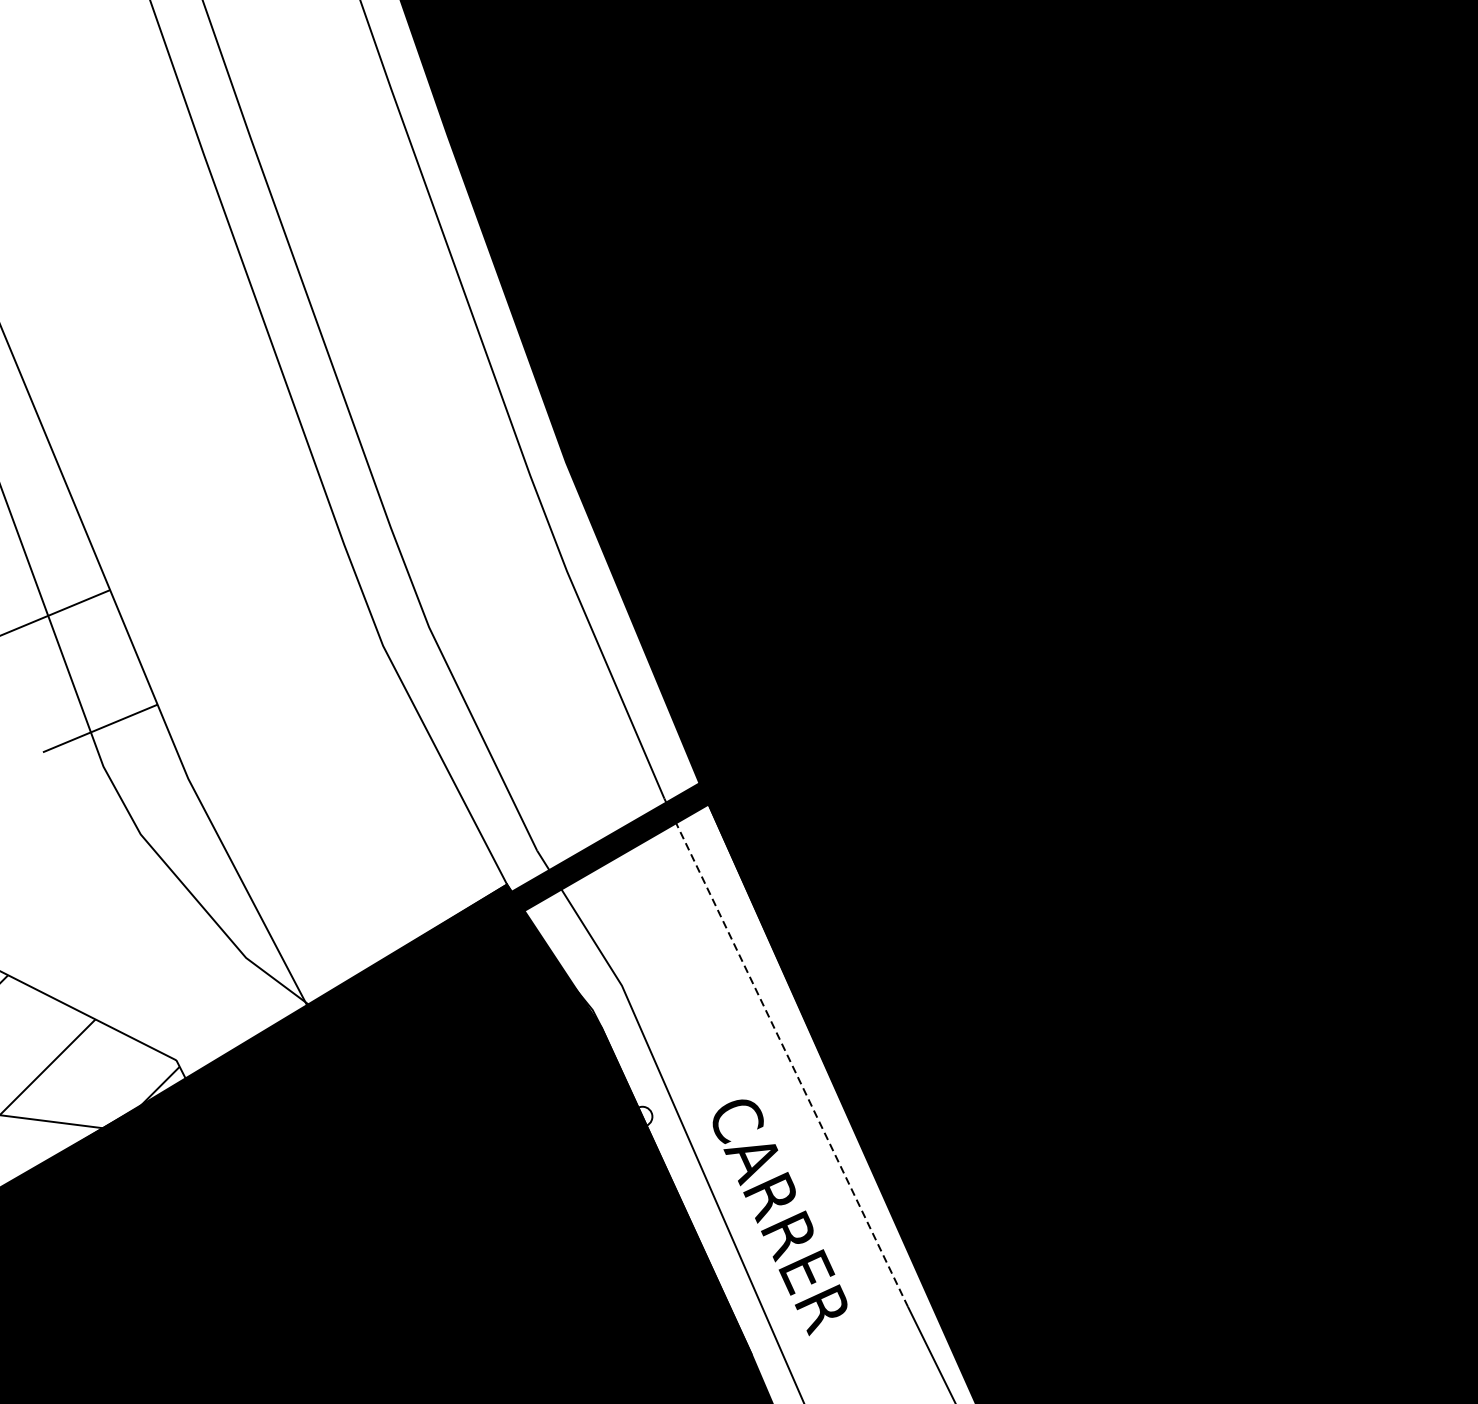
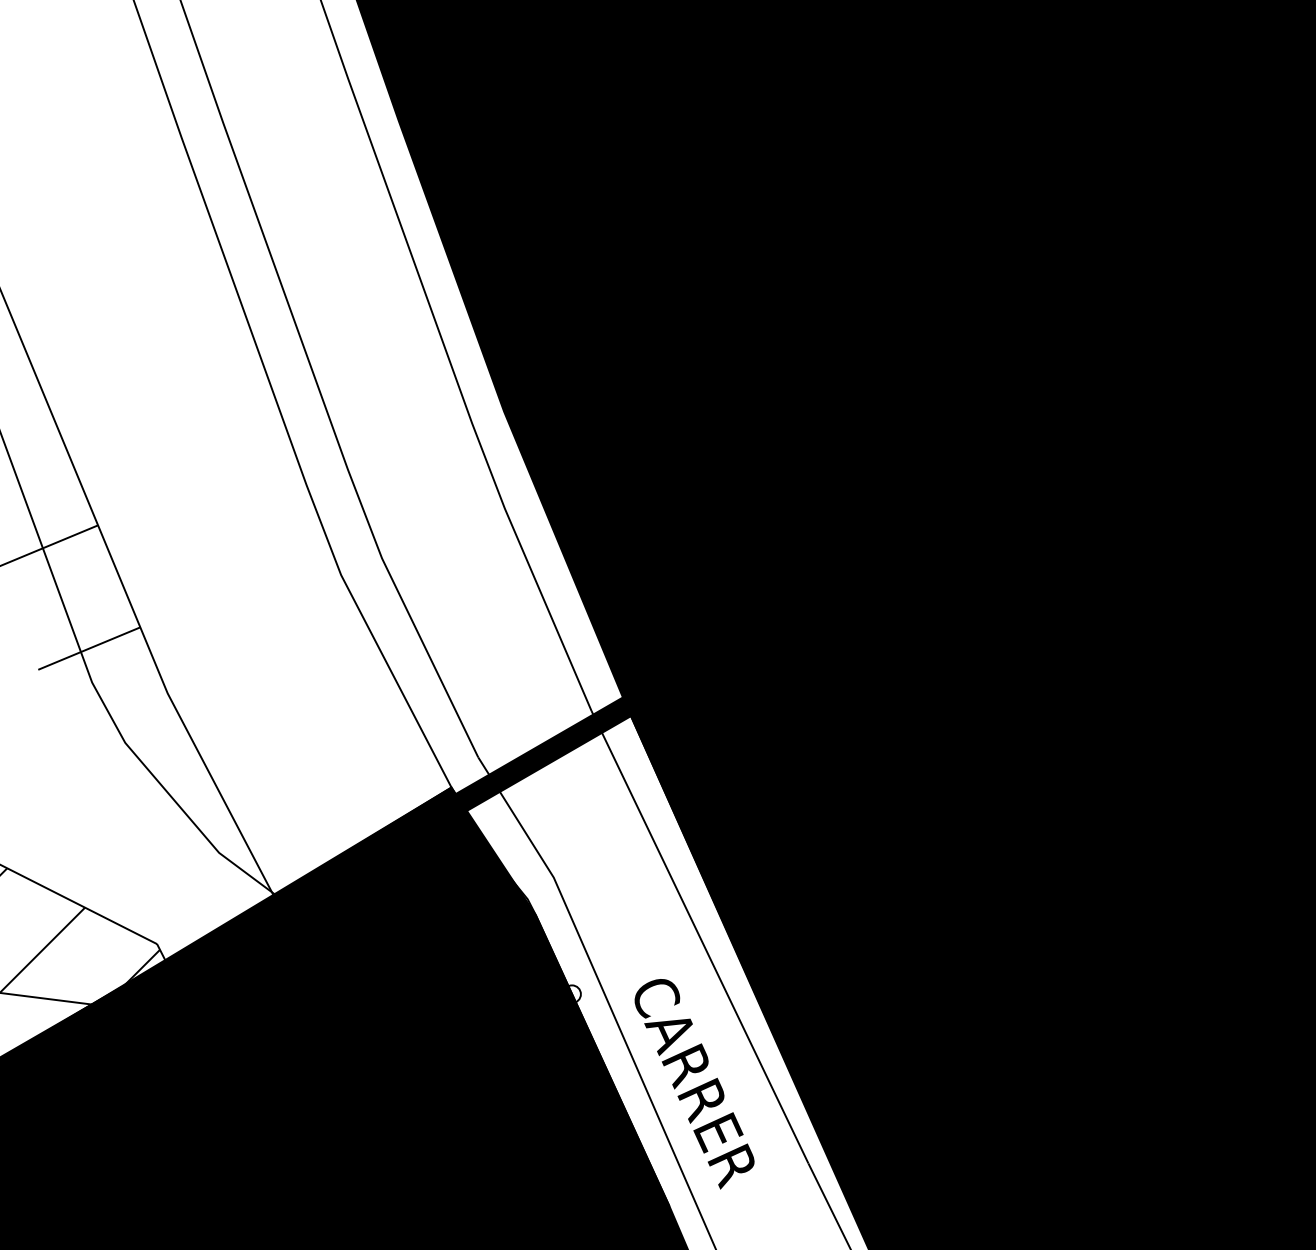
line: (785, 1052) -> (699, 937), dashed -> solid

